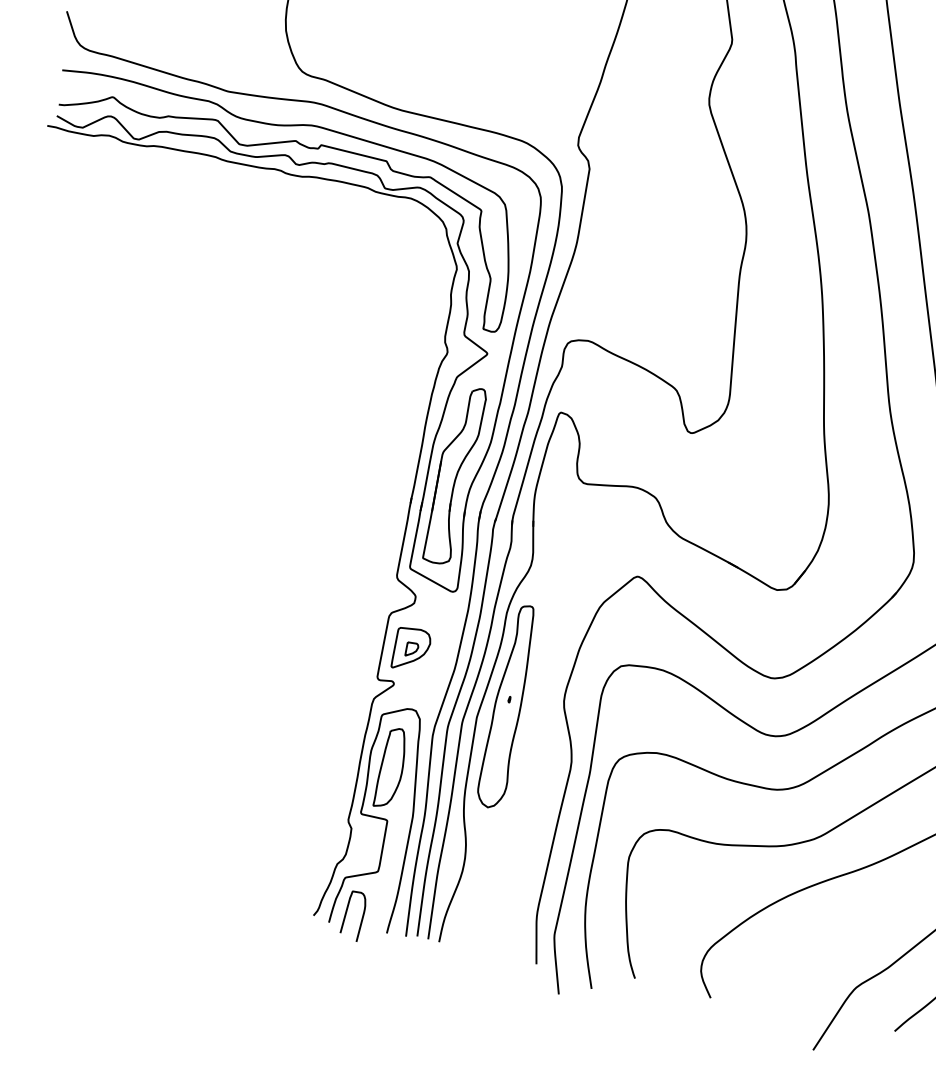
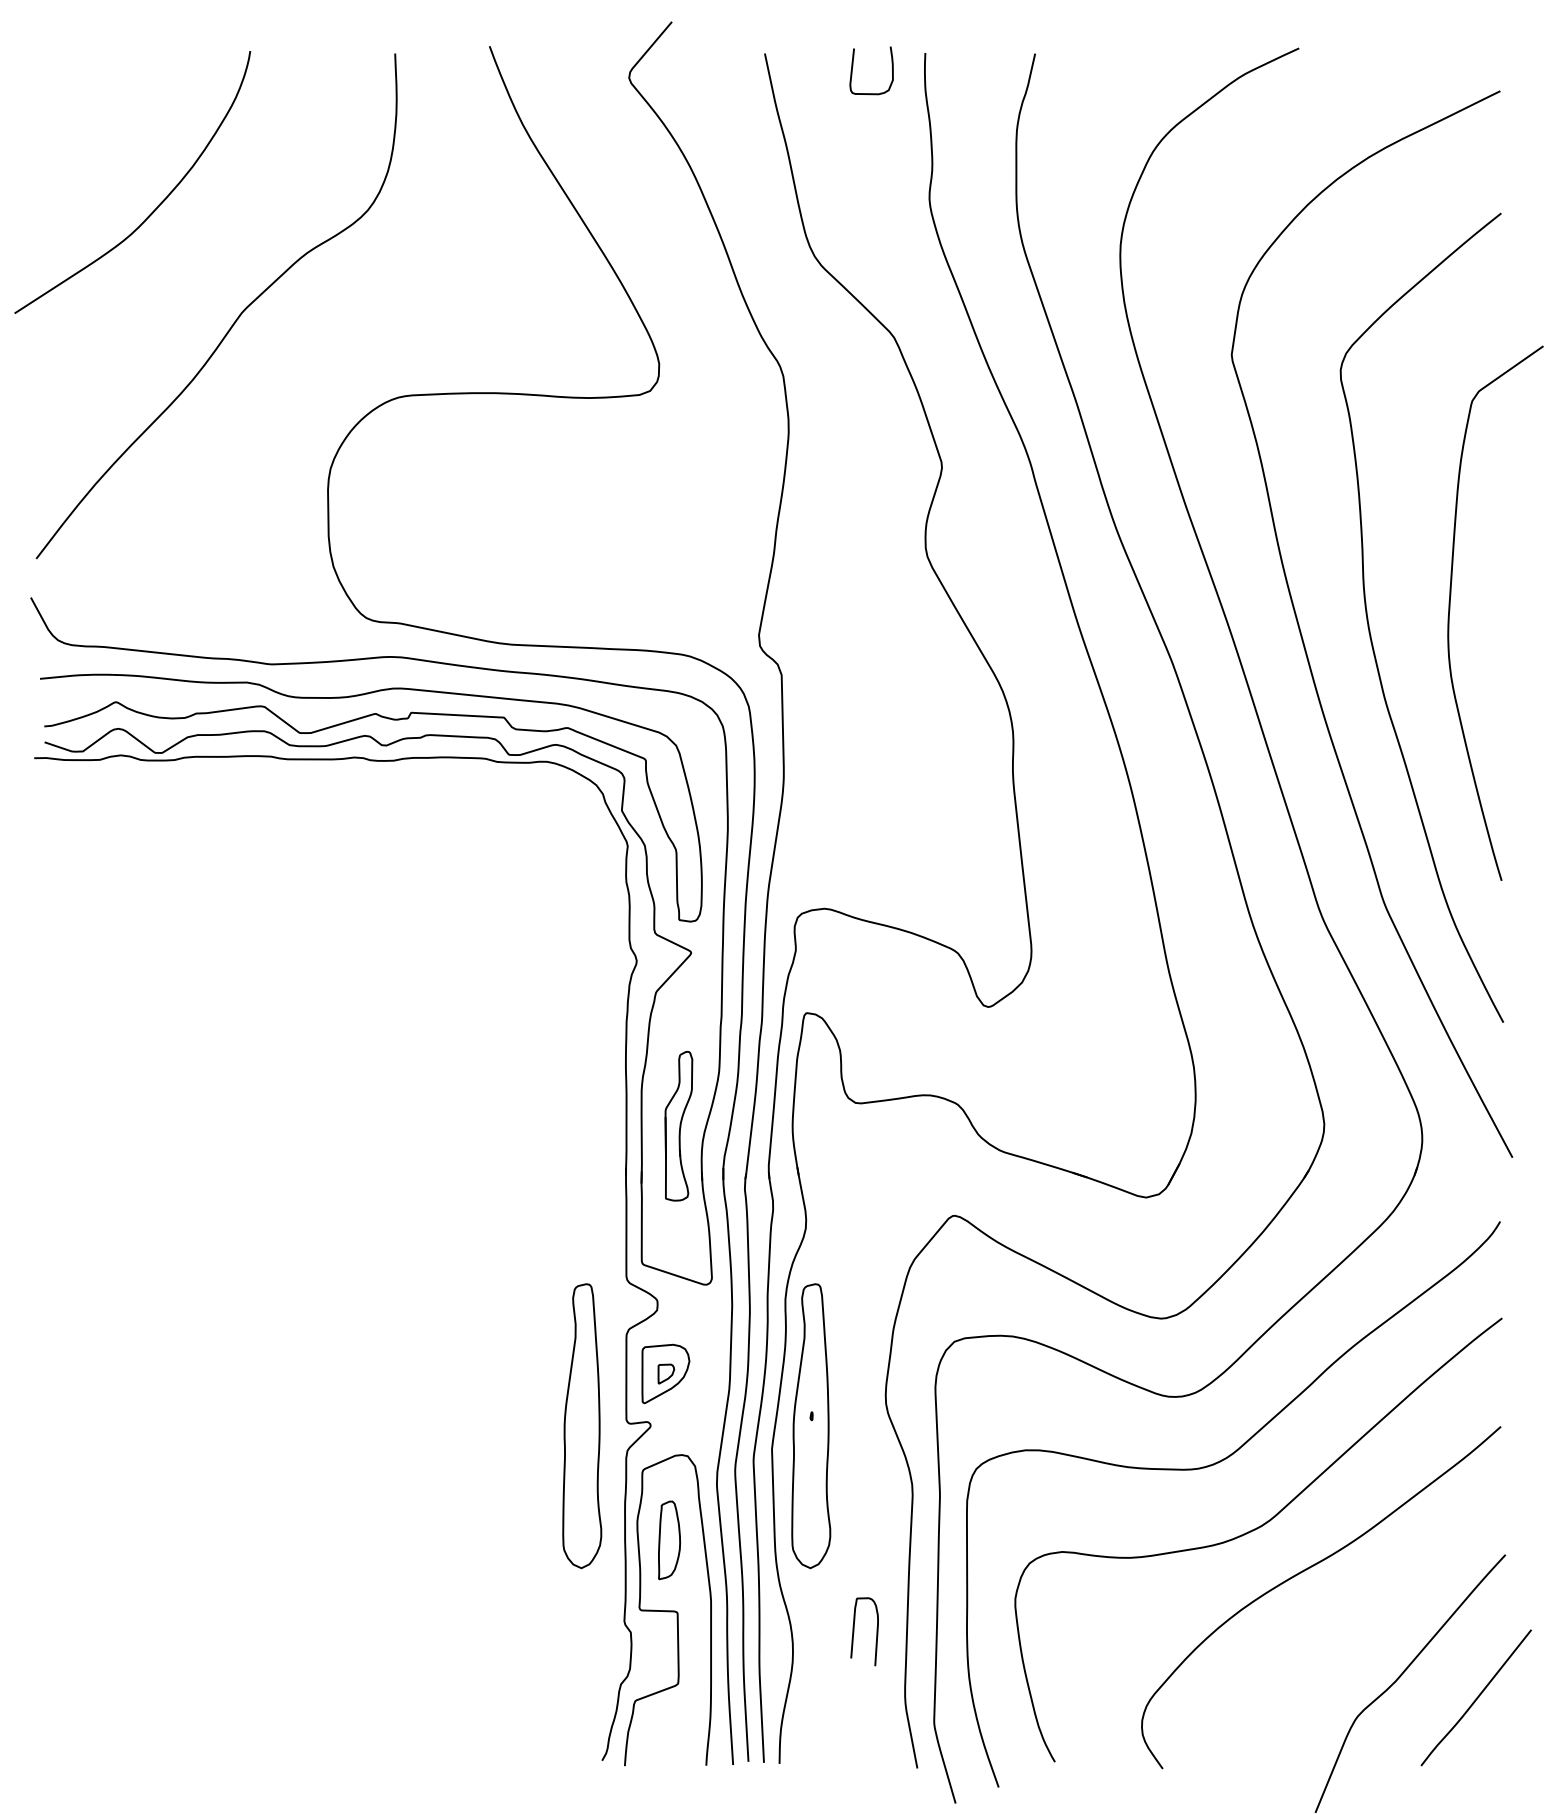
part: (454, 475) -> (678, 1126), size x0.6
part: (345, 675) -> (582, 1426), added
part: (391, 768) -> (669, 1540), size x0.7
curve: (346, 914) -> (854, 1631), moved

